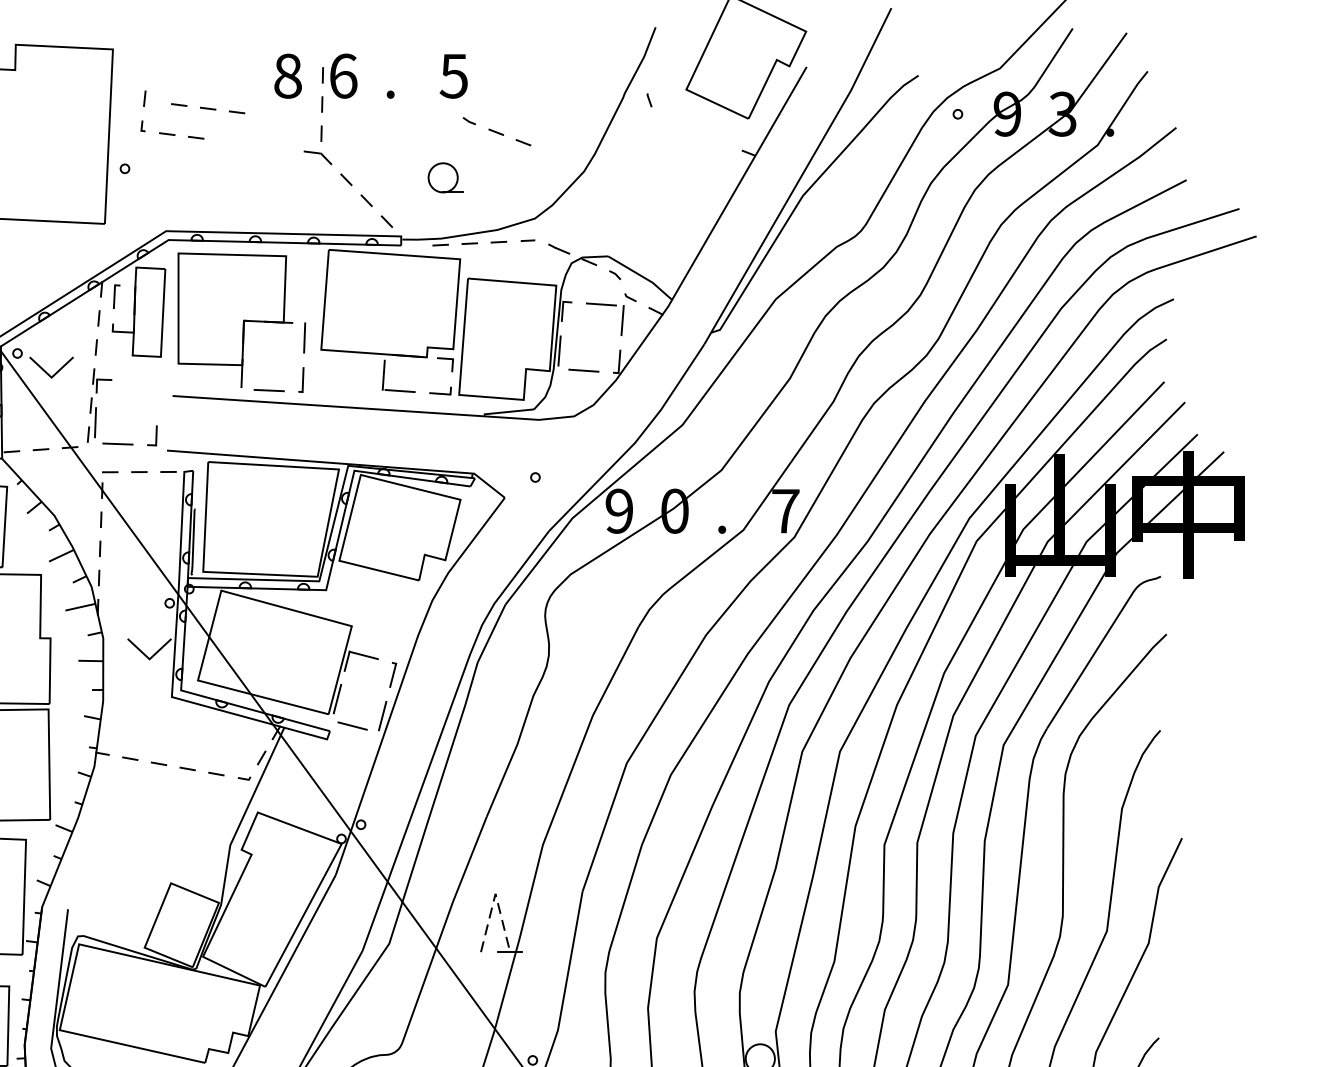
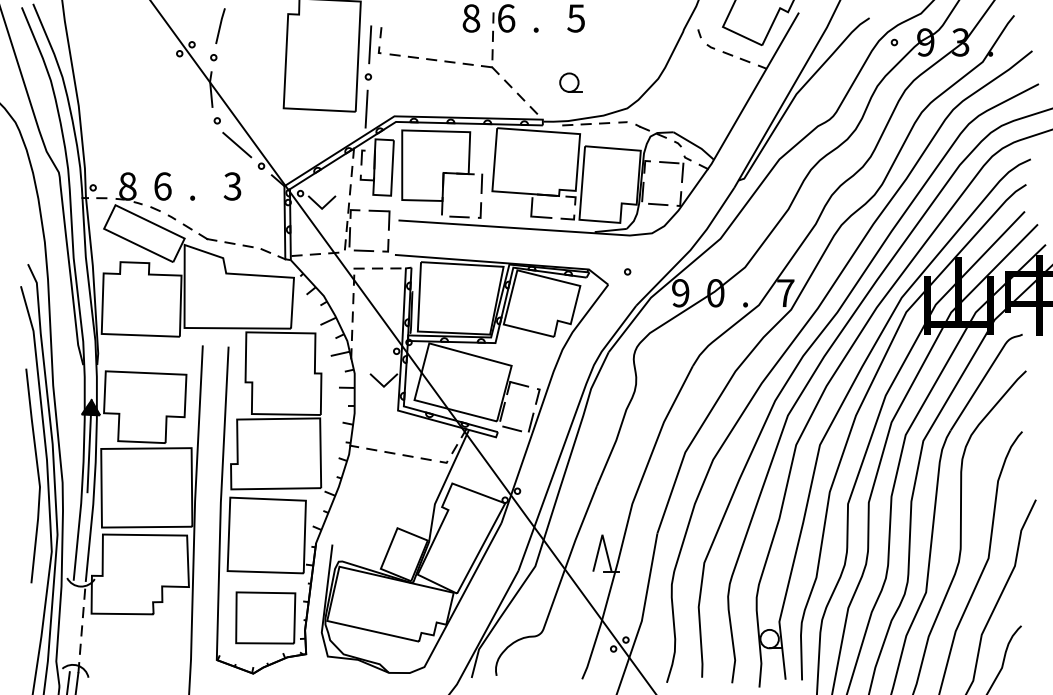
part: (207, 107) -> (449, 61), moved
line: (128, 117) -> (370, 44), added
part: (497, 131) -> (728, 53), moved
line: (121, 218) -> (366, 108), added
part: (142, 381) -> (379, 211), added
line: (495, 893) -> (602, 534), dashed -> solid

